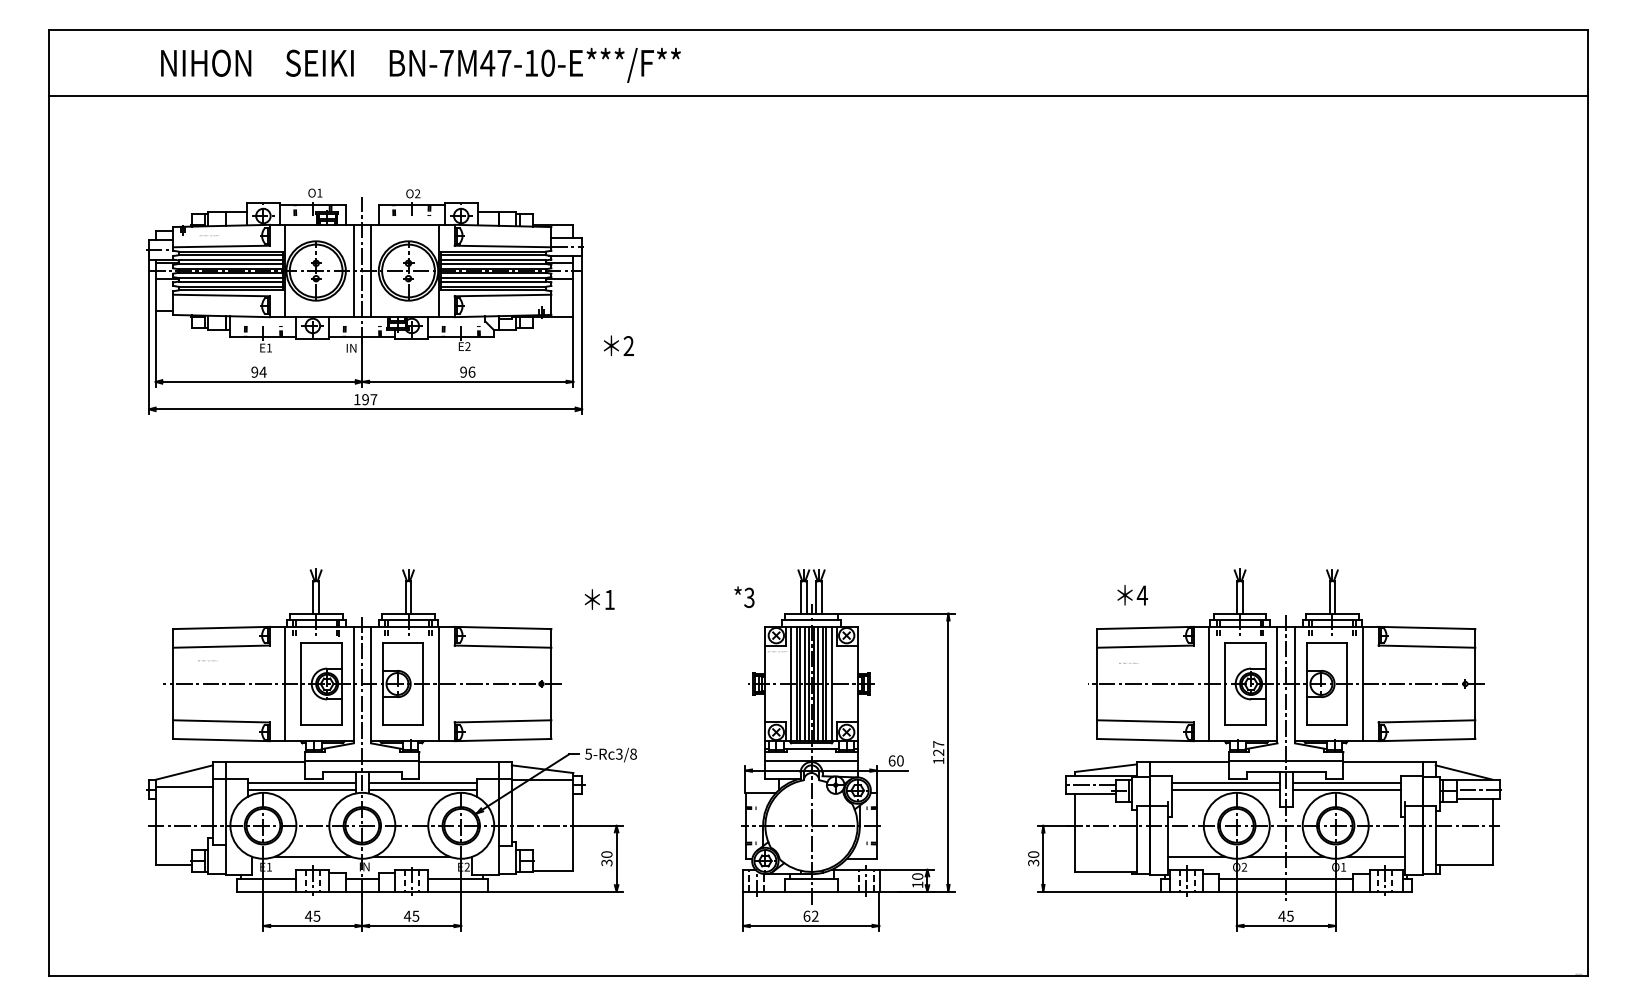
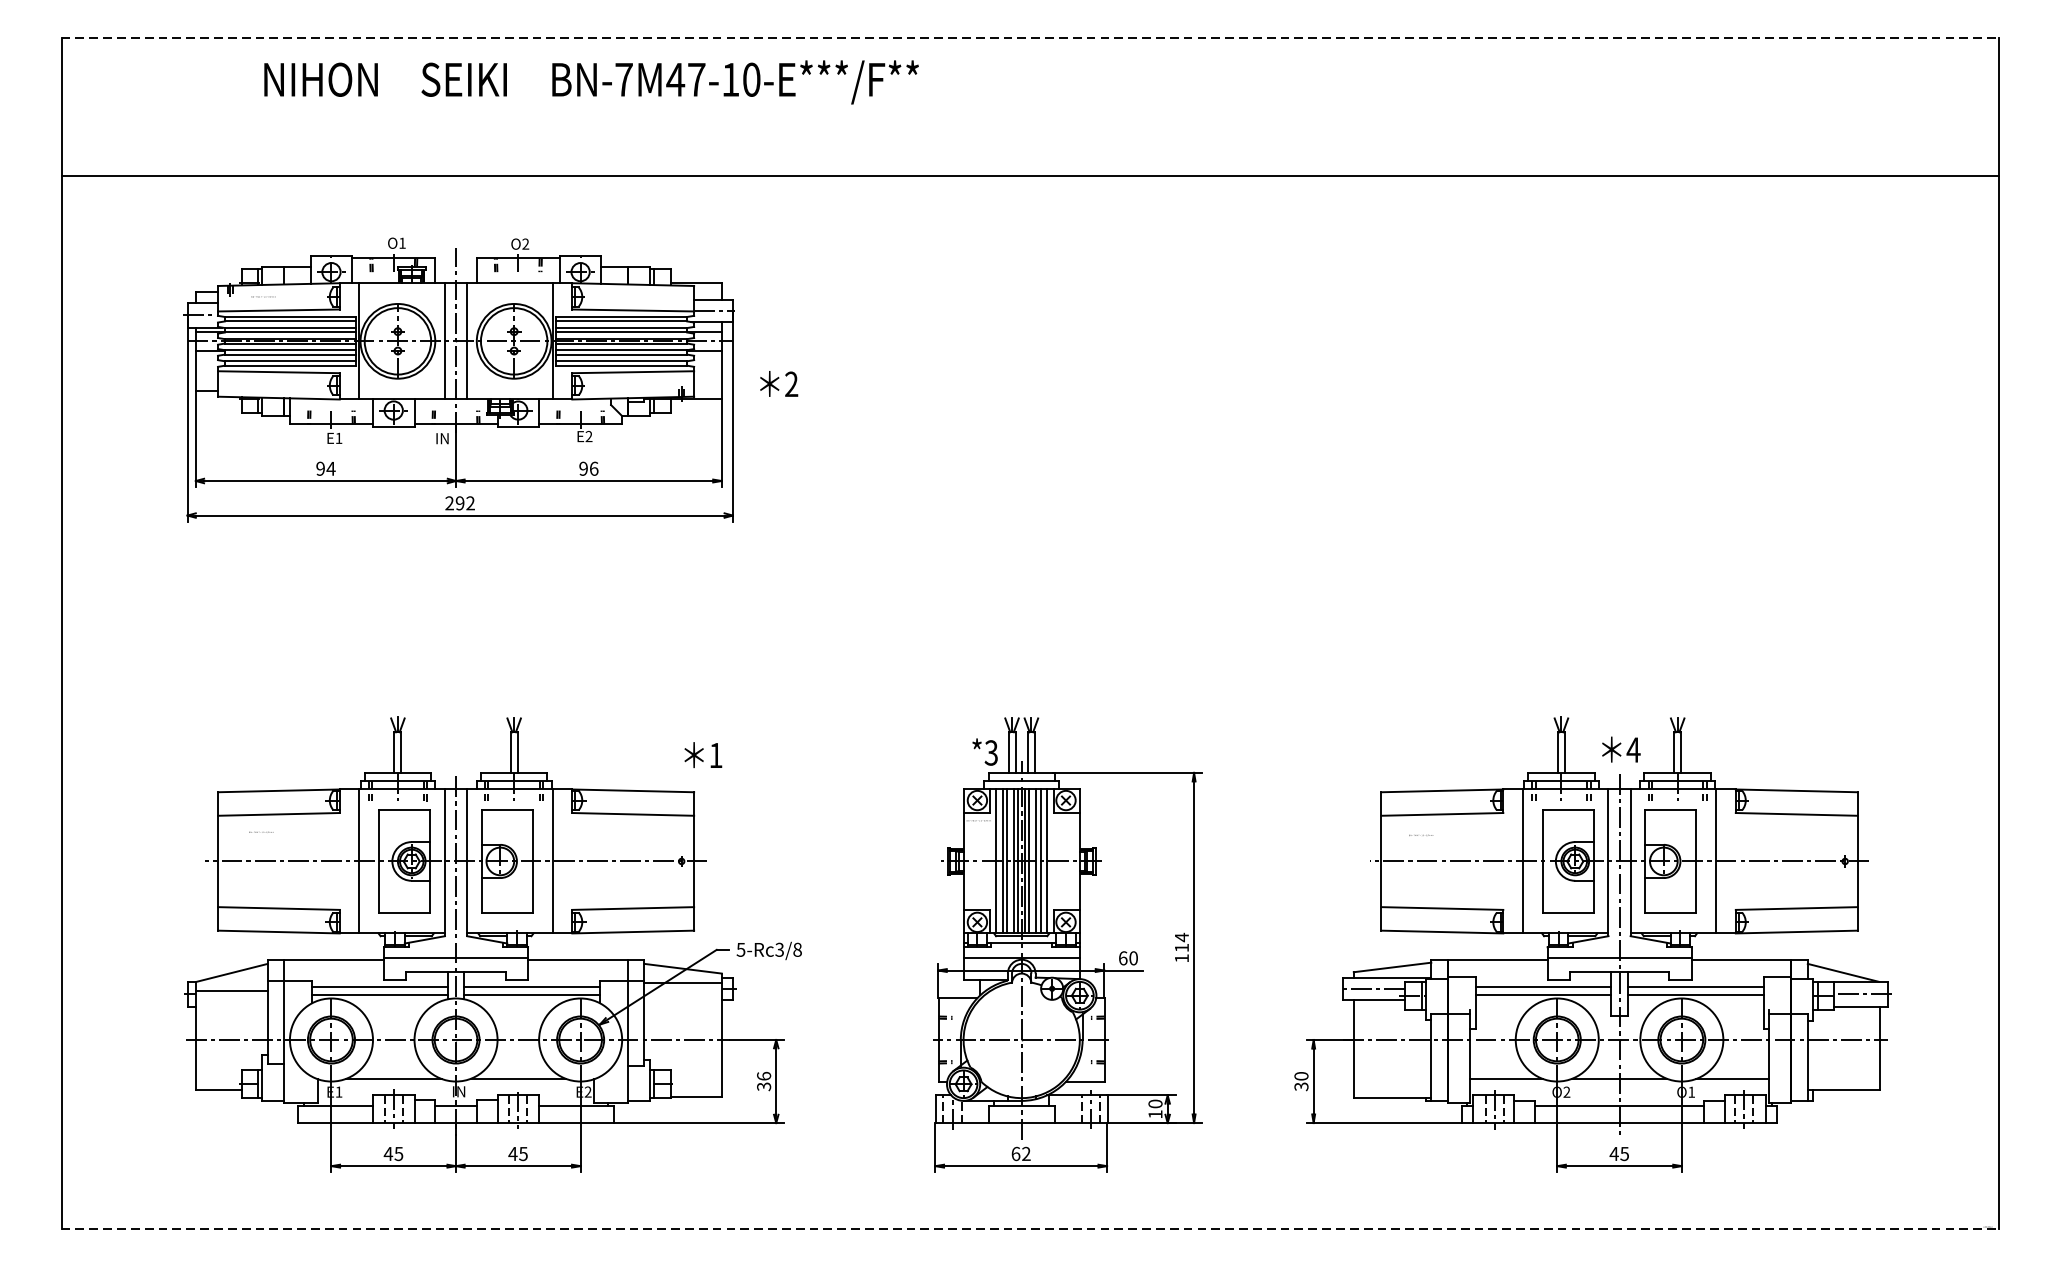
line: (819, 30) -> (1031, 38), solid -> dashed
text: (420, 64) -> (591, 81), moved
line: (818, 96) -> (1030, 175), moved
text: (618, 345) -> (778, 383), moved
text: (365, 399) -> (460, 503), 197 -> 292
text: (1132, 595) -> (1621, 749), moved
text: (744, 596) -> (985, 751), moved
text: (599, 599) -> (703, 755), moved
text: (938, 748) -> (1181, 942), 127 -> 114
text: (606, 854) -> (763, 1076), 30 -> 36
line: (819, 975) -> (1031, 1228), solid -> dashed

